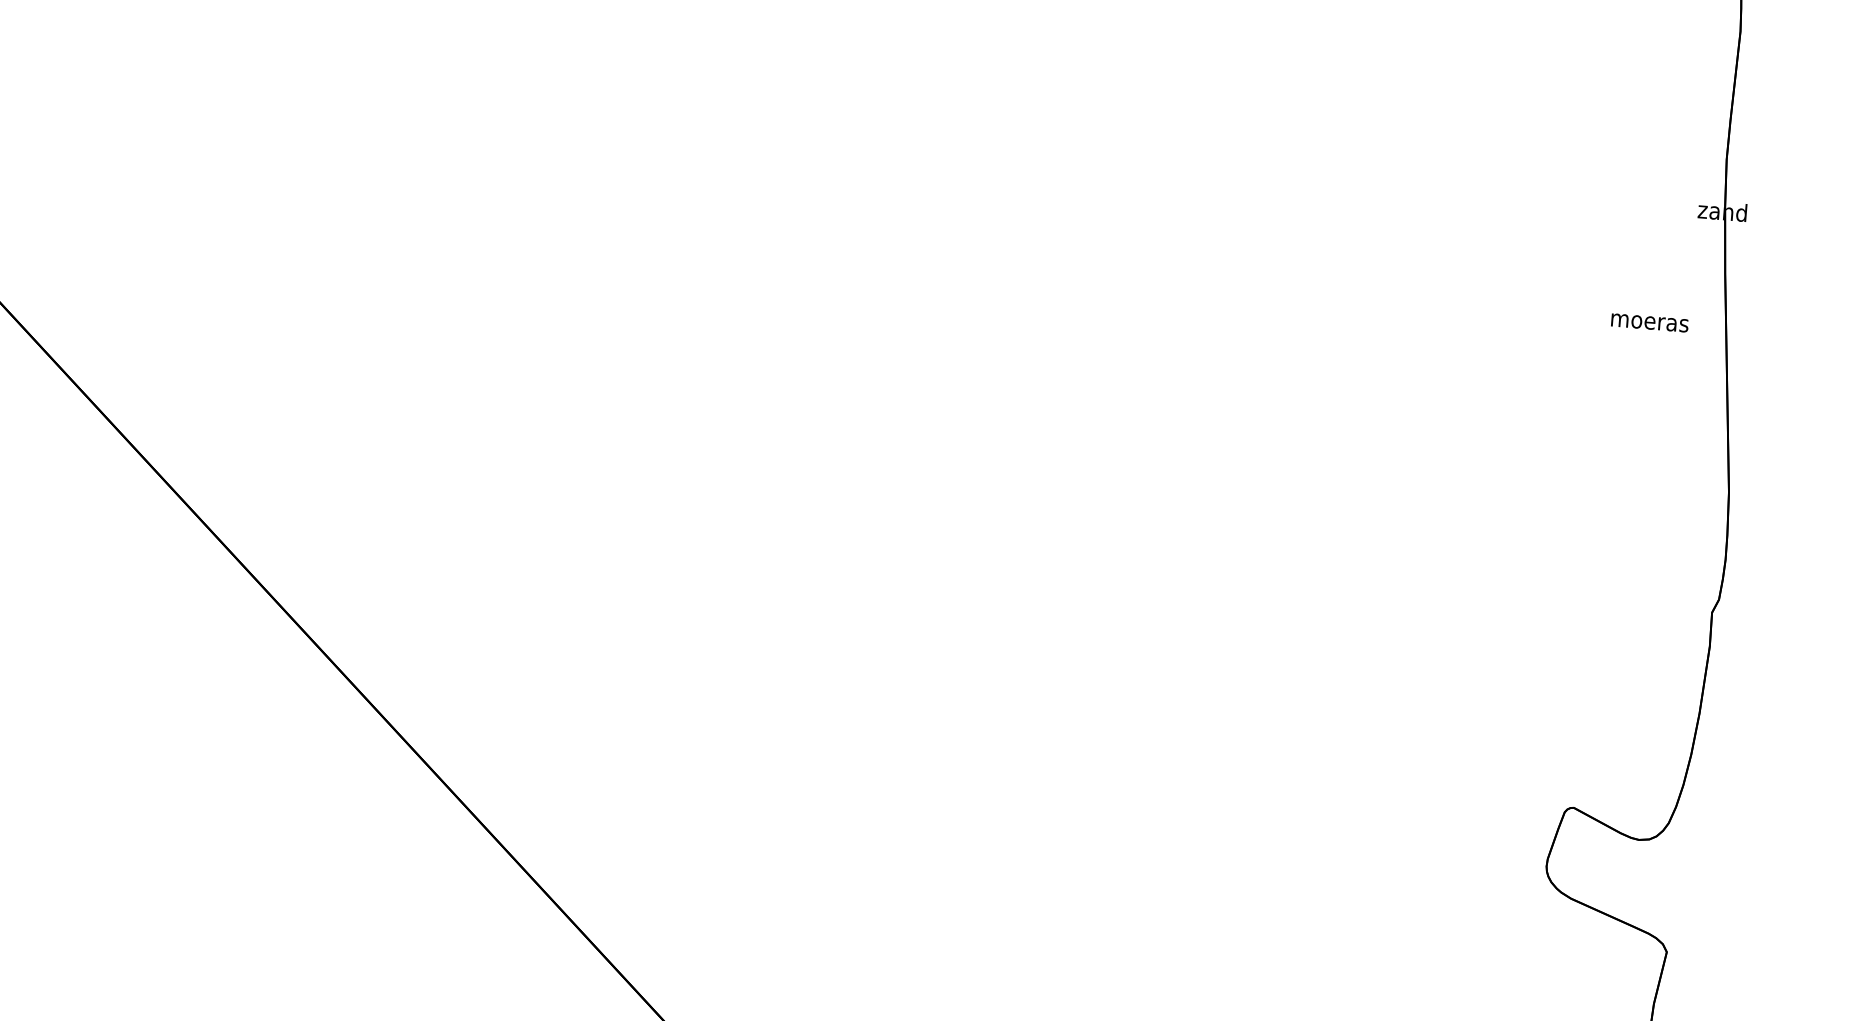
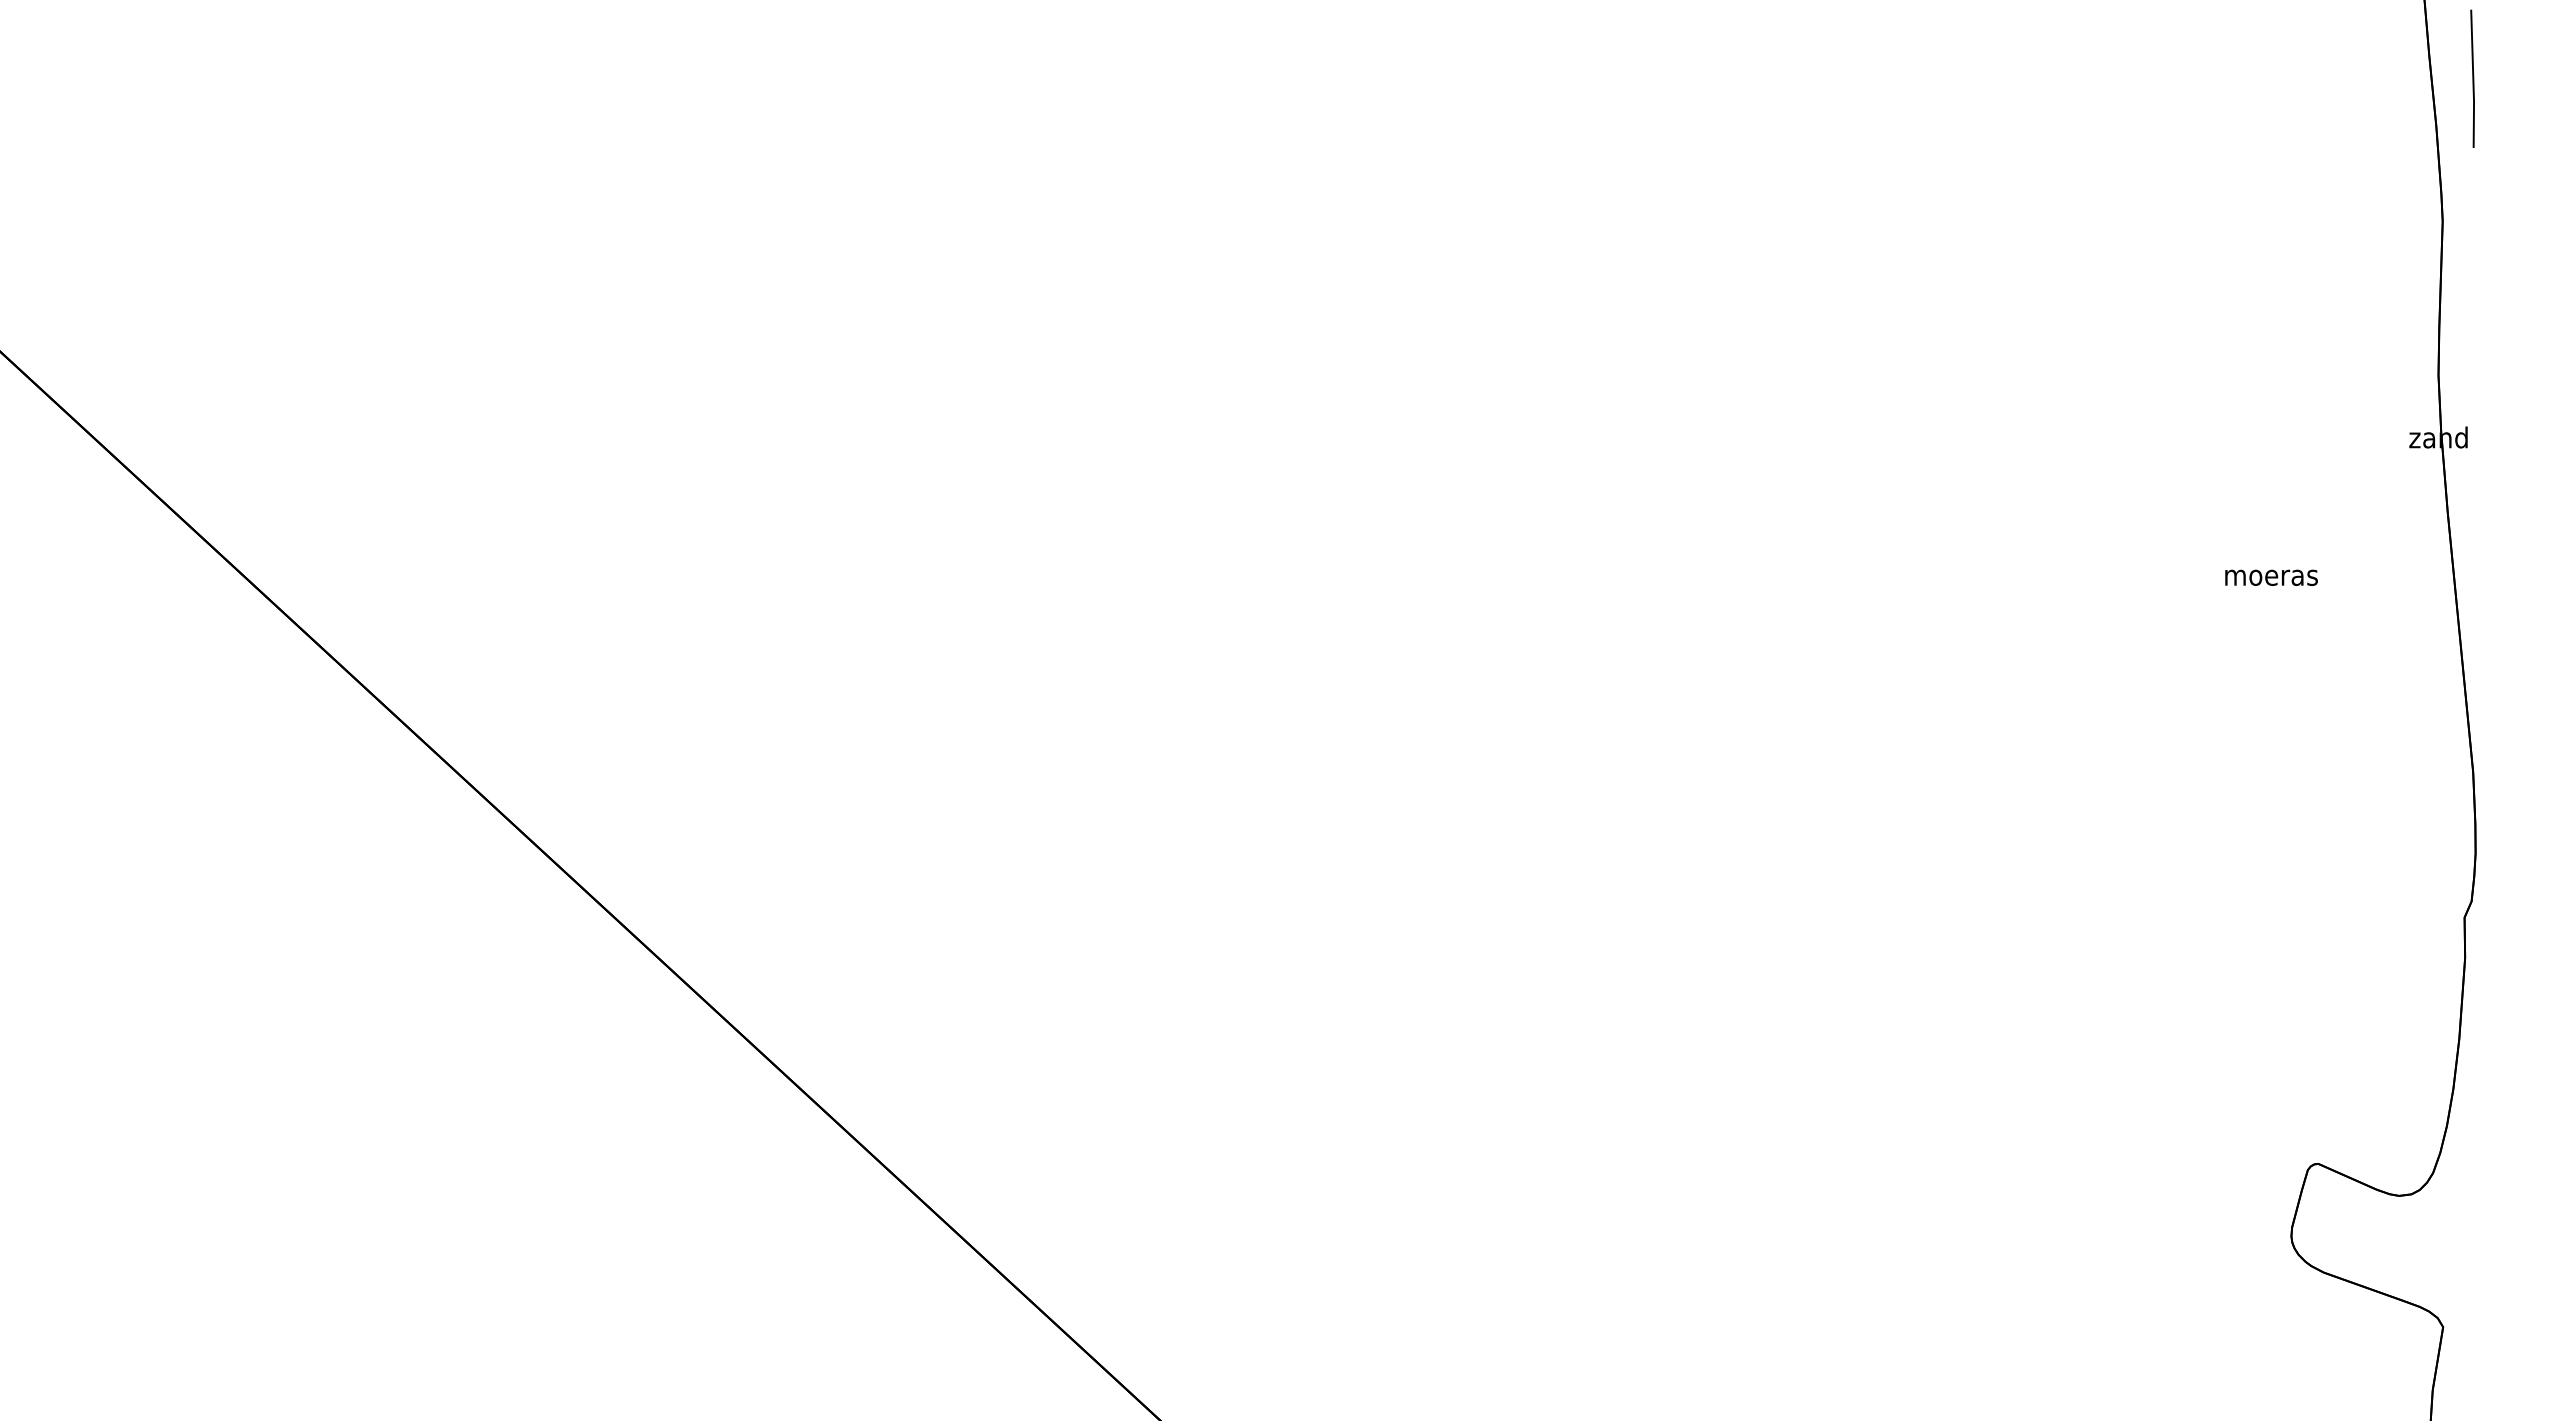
text: (1649, 322) -> (2271, 577), moved

